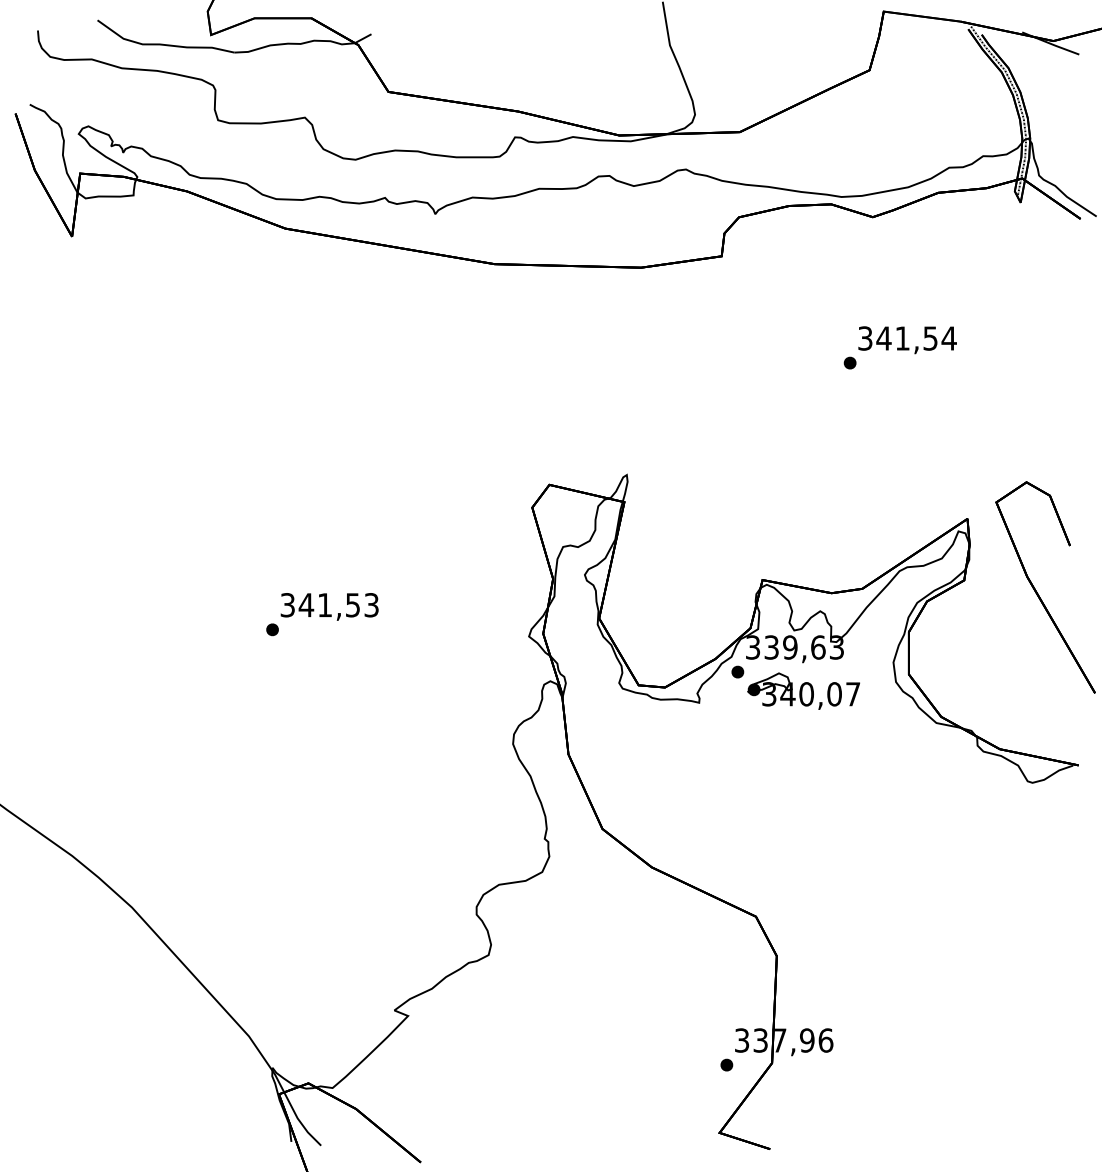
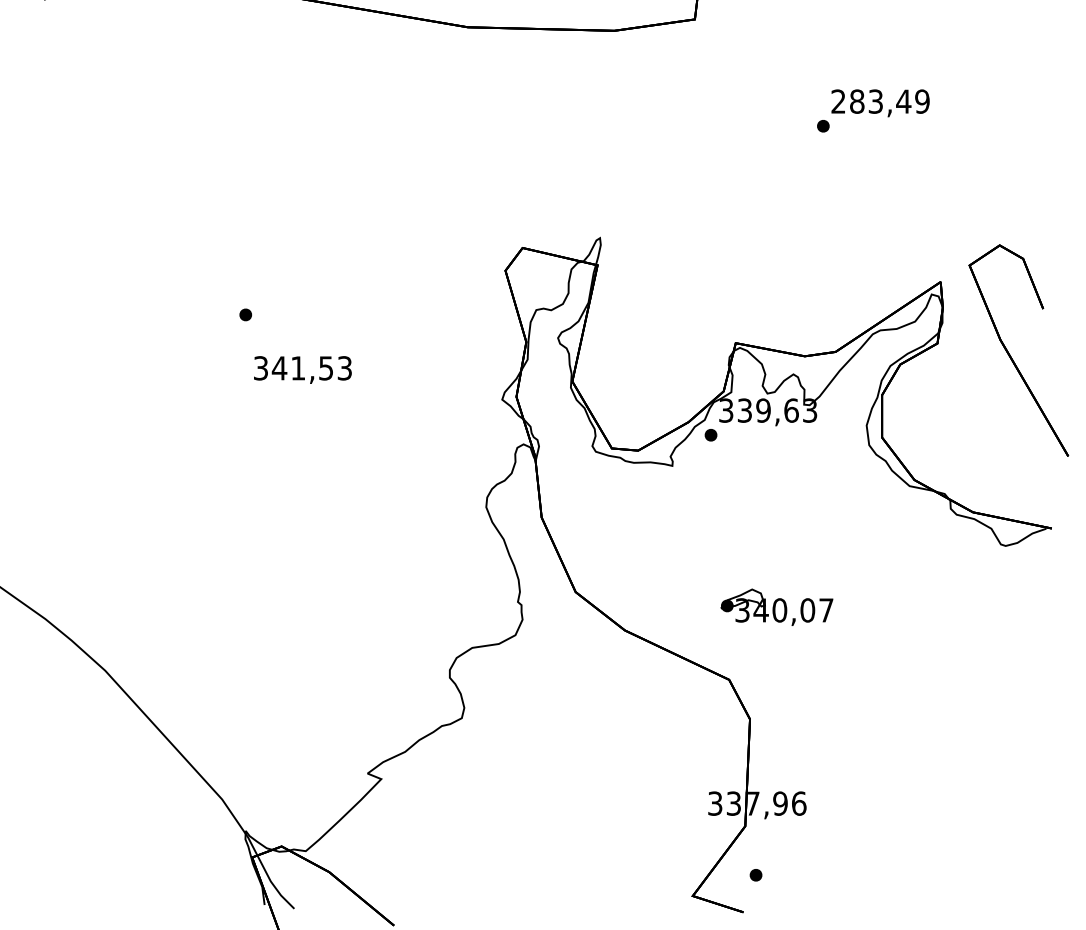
text: (907, 338) -> (880, 101), 341,54 -> 283,49
part: (272, 629) -> (245, 314), moved
part: (803, 690) -> (776, 606), moved
part: (726, 1064) -> (755, 874), moved

